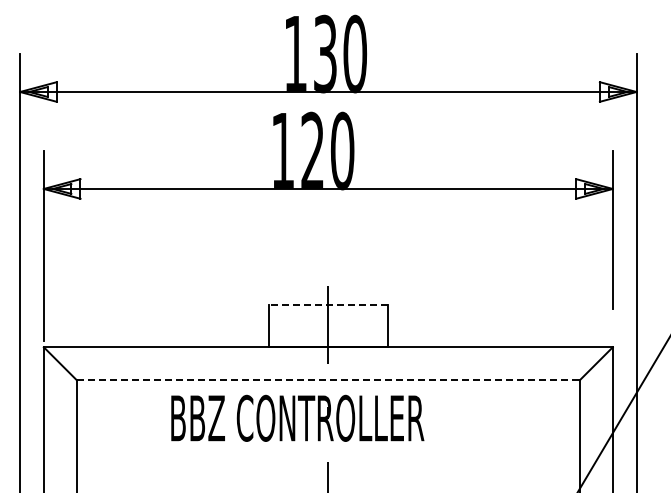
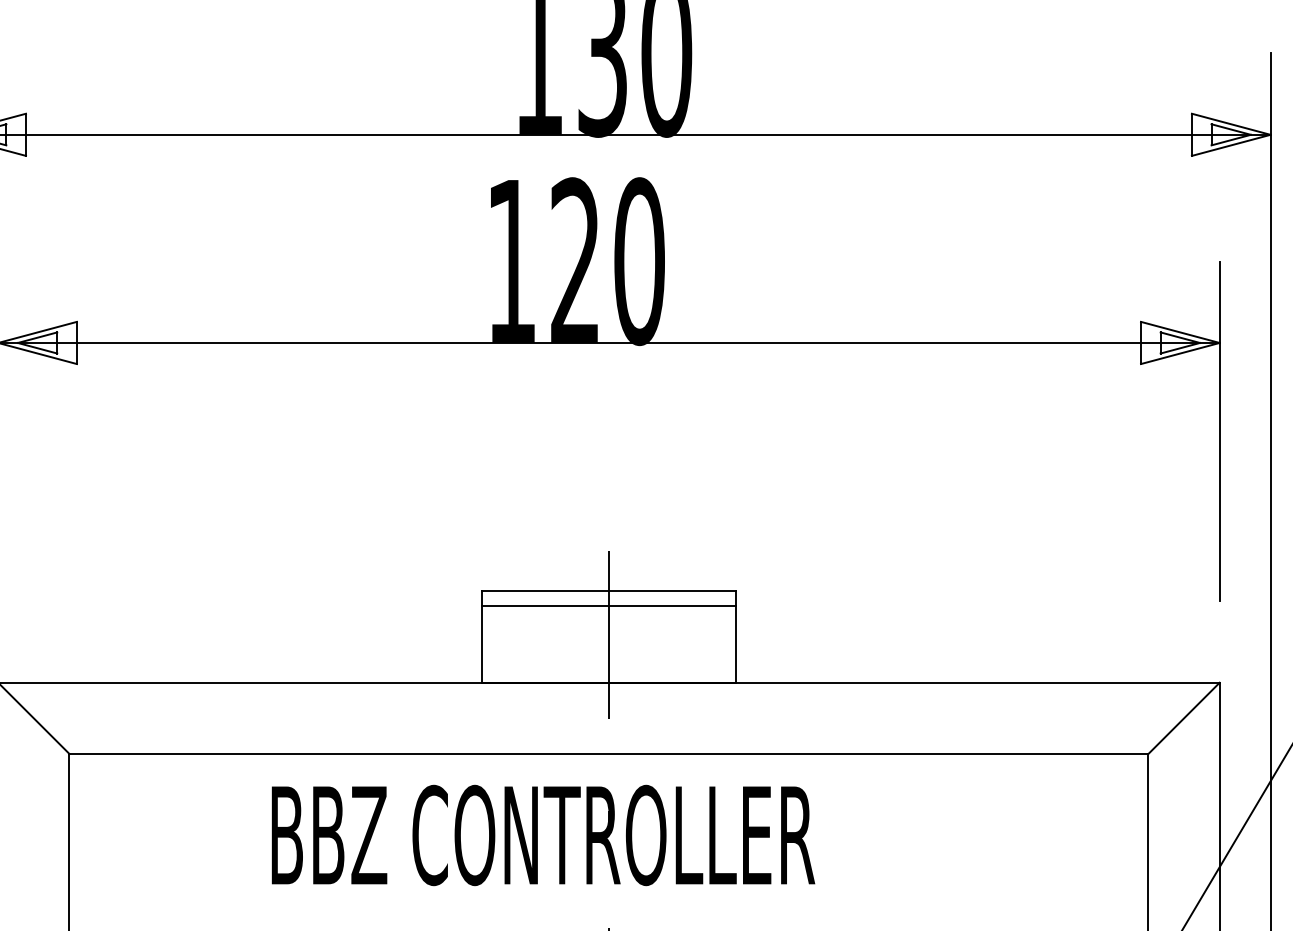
line: (327, 304) -> (607, 590), dashed -> solid
line: (328, 311) -> (609, 605), added
line: (328, 380) -> (609, 754), dashed -> solid

